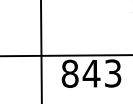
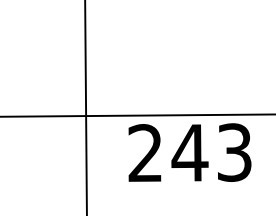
text: (69, 73) -> (144, 152), 843 -> 243

